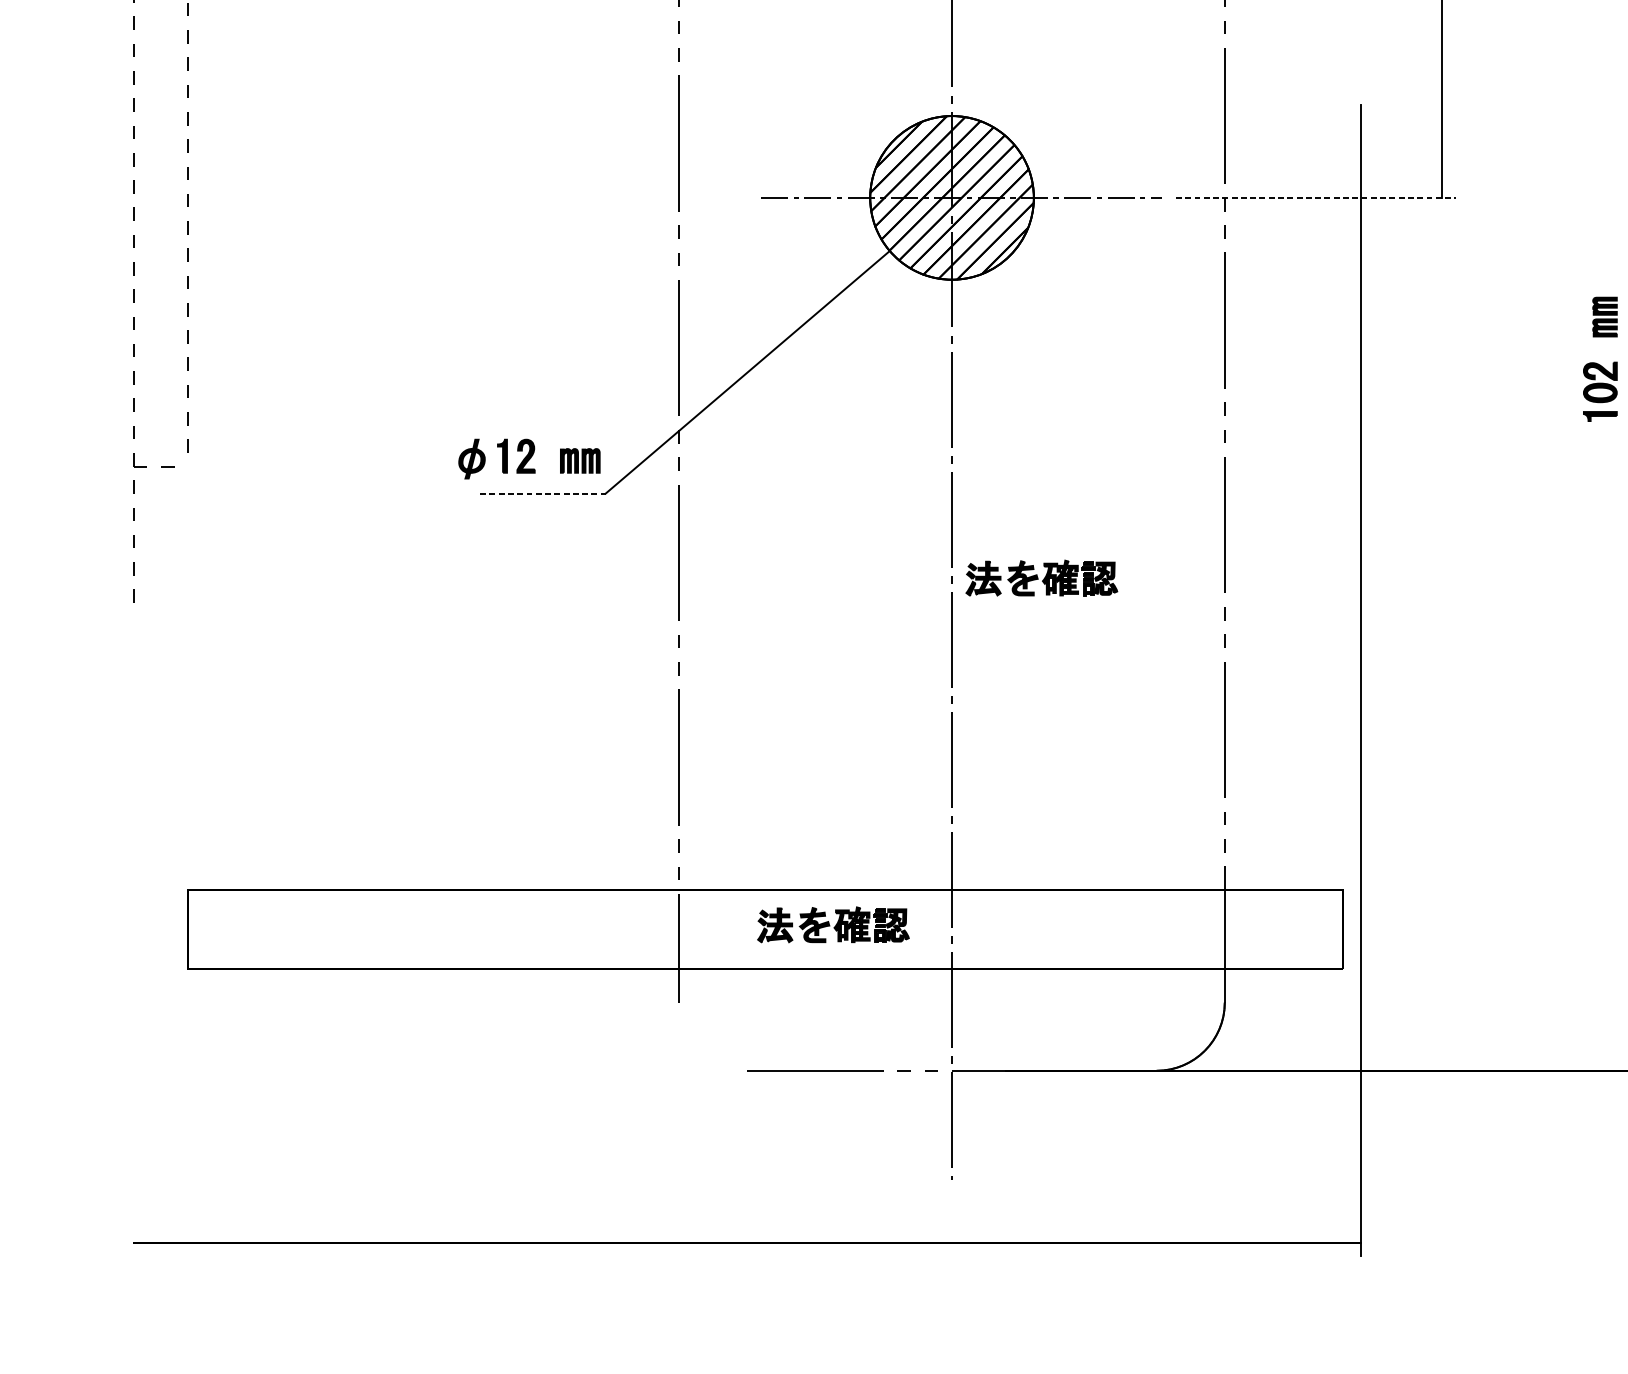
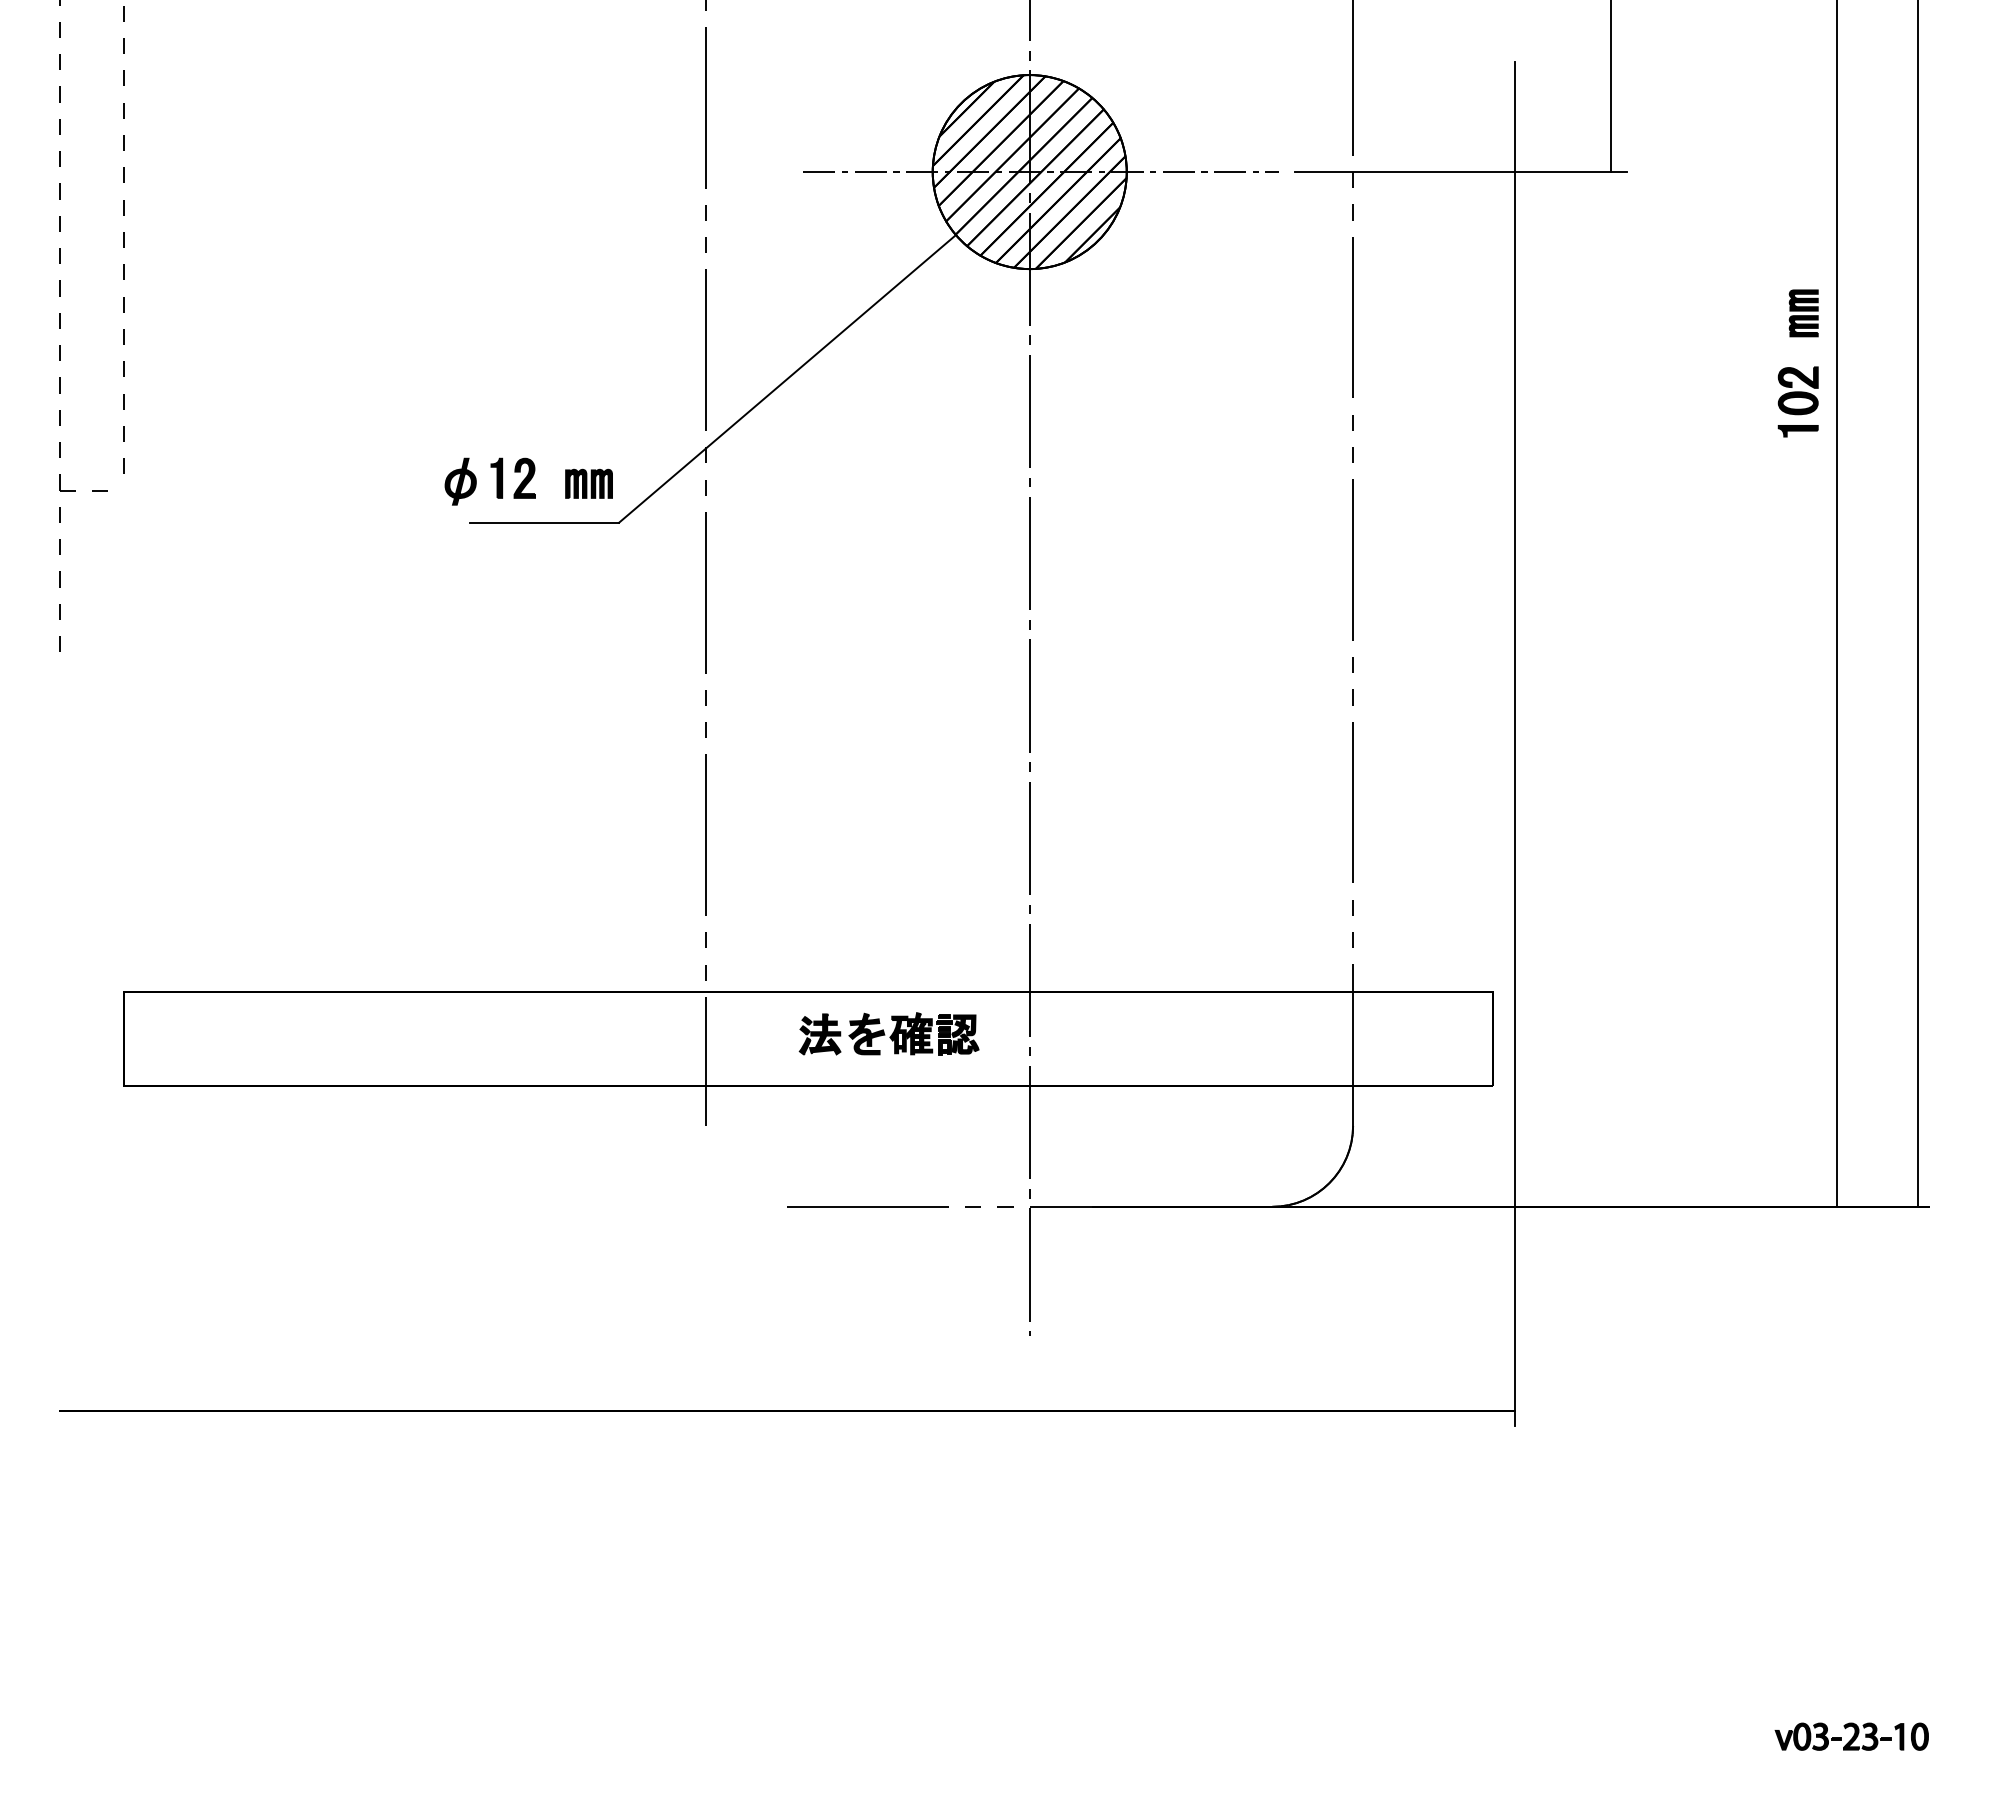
line: (1316, 198) -> (1461, 172), dashed -> solid
line: (543, 493) -> (545, 522), dashed -> solid
part: (1041, 577) -> (1135, 622), removed

